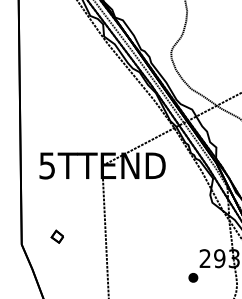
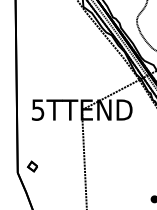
part: (56, 236) -> (31, 166), moved

